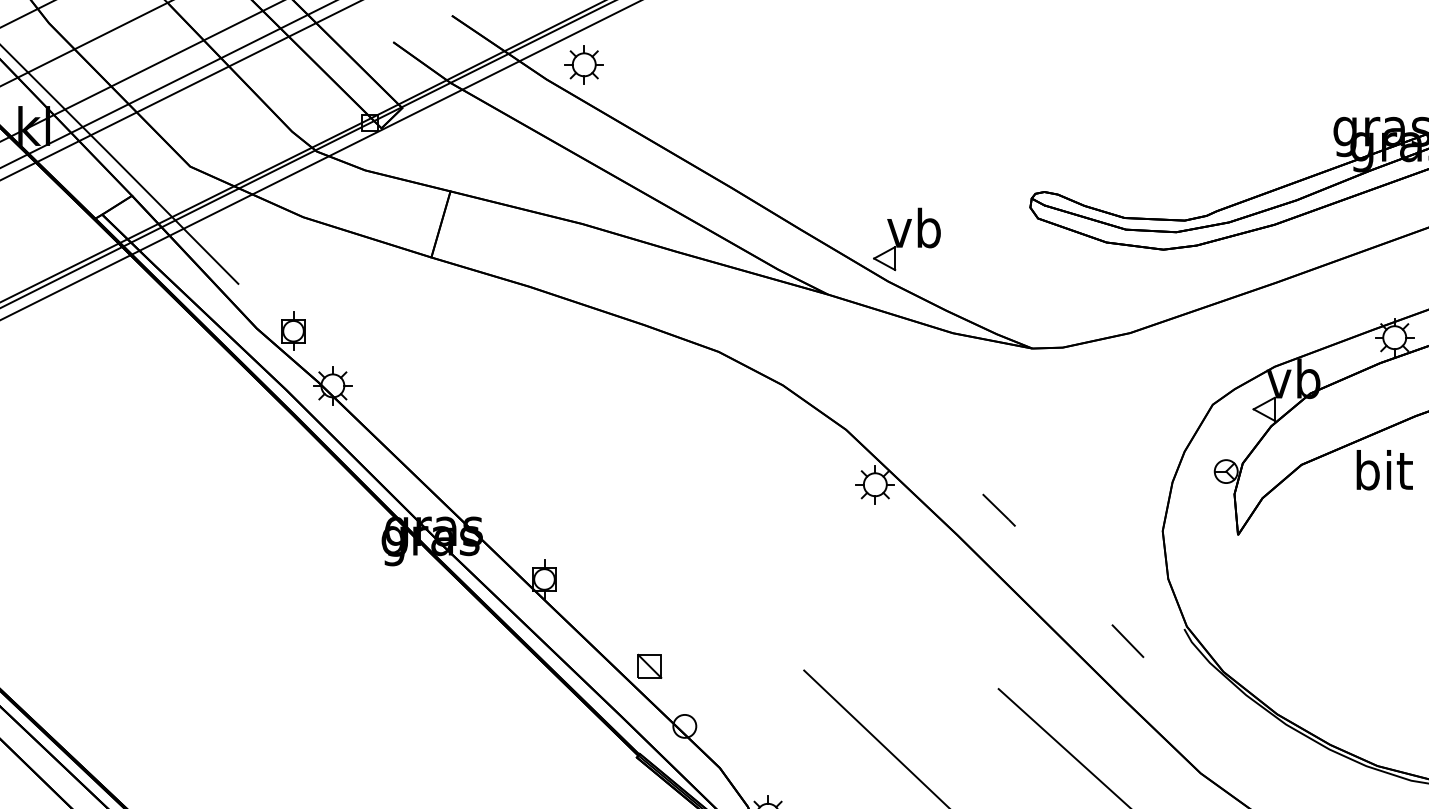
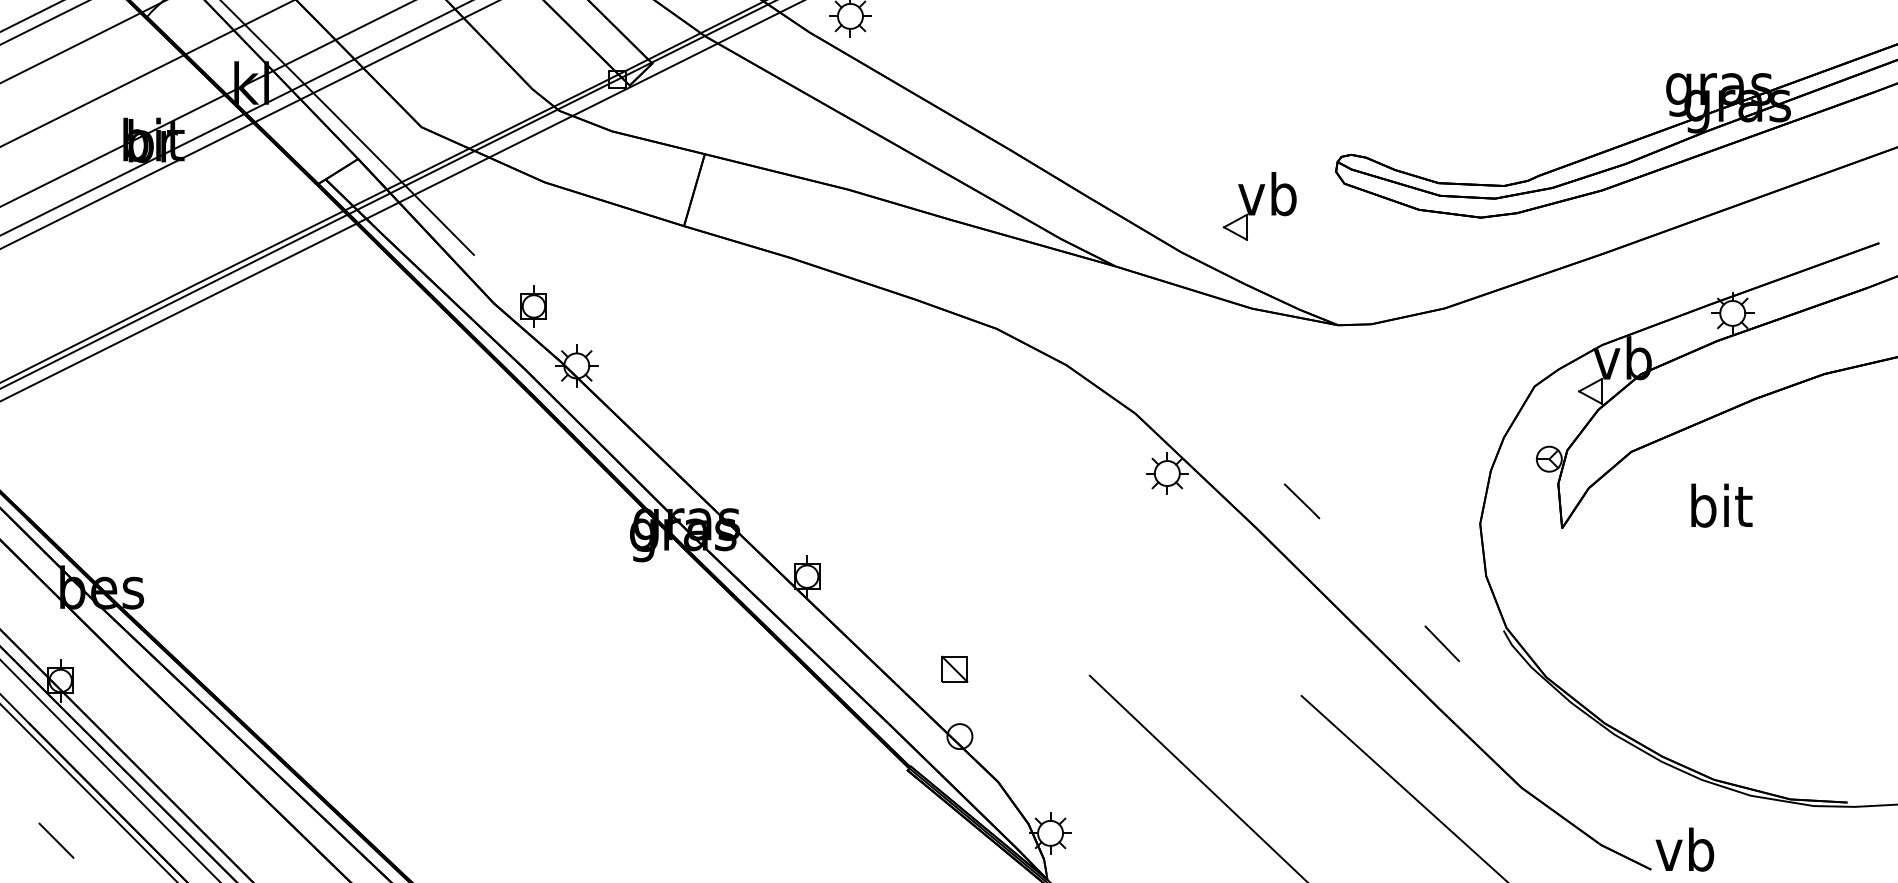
part: (906, 239) -> (1259, 206), moved
text: (1384, 470) -> (1721, 505), moved
part: (649, 665) -> (954, 668), moved

